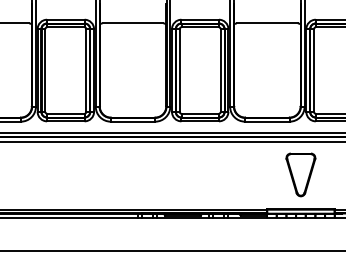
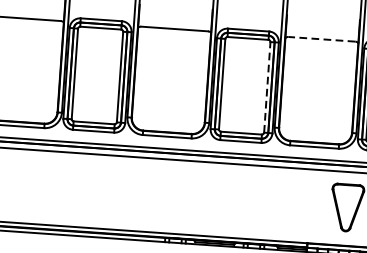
line: (266, 23) -> (321, 39), solid -> dashed
line: (220, 70) -> (266, 87), solid -> dashed

